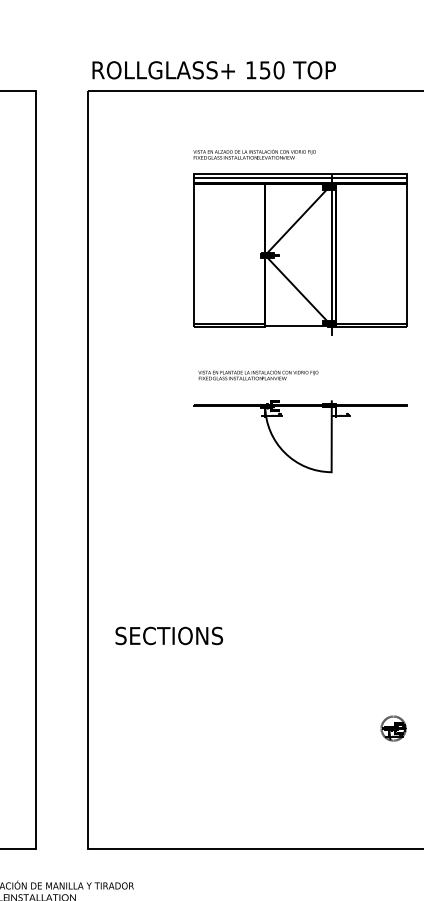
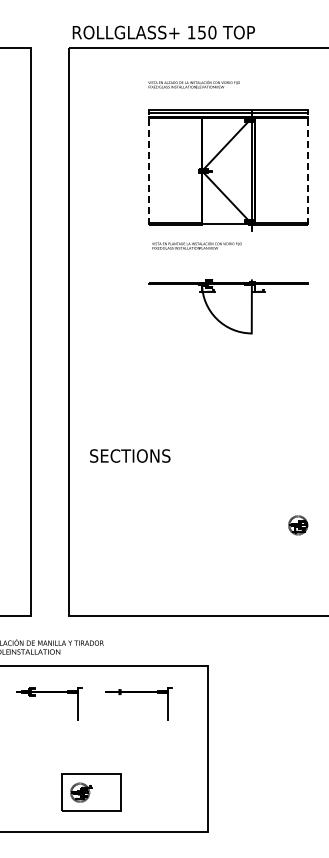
text: (253, 154) -> (193, 84), moved
line: (193, 249) -> (148, 166), solid -> dashed
line: (407, 249) -> (308, 166), solid -> dashed
text: (257, 374) -> (196, 245), moved

